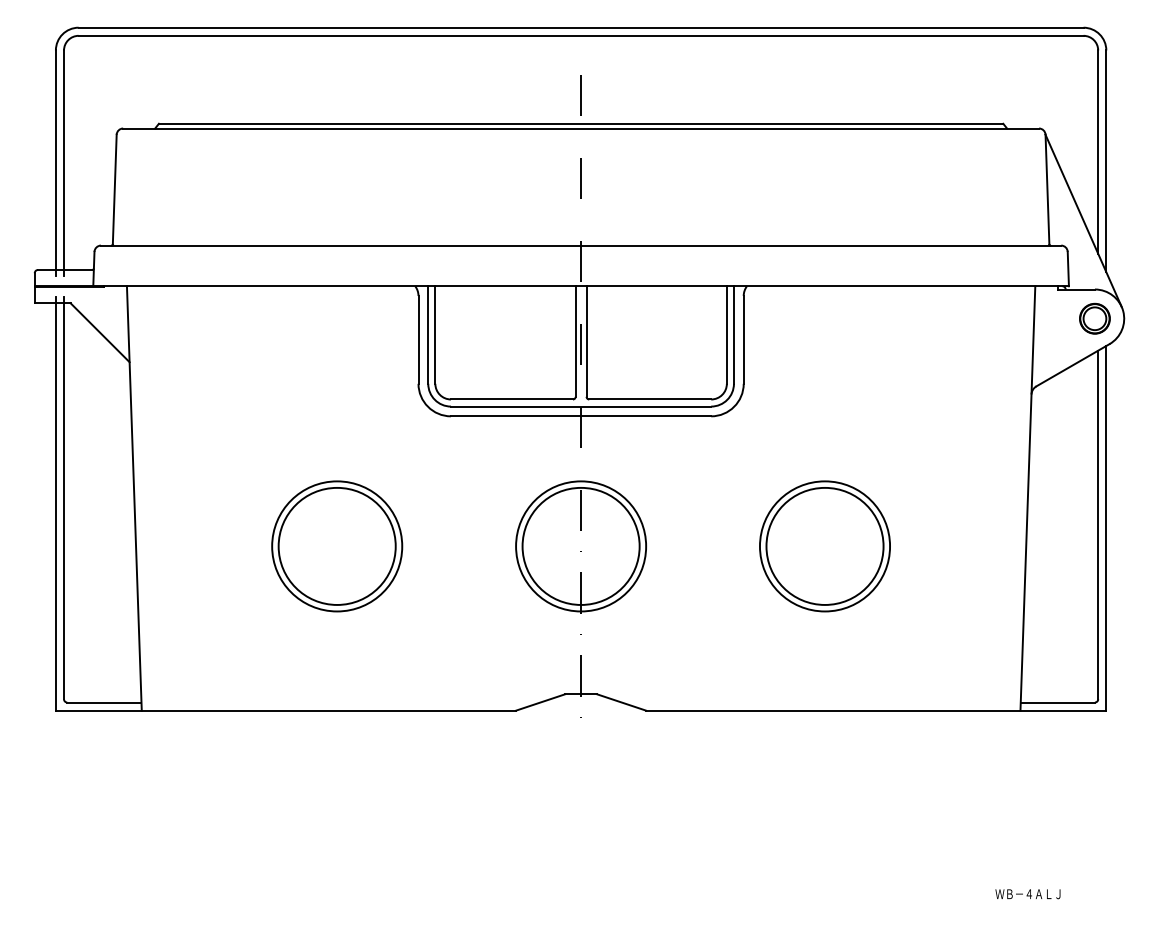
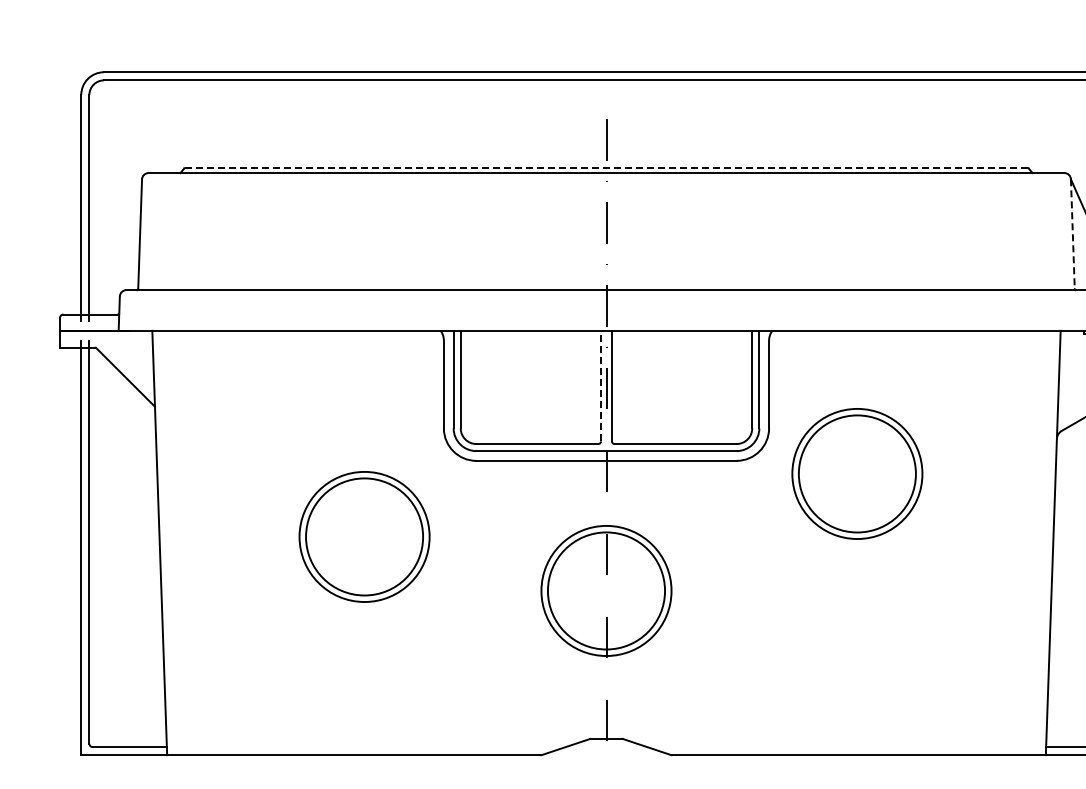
line: (581, 123) -> (606, 168), solid -> dashed
line: (1047, 189) -> (1072, 234), solid -> dashed
line: (575, 341) -> (600, 386), solid -> dashed
part: (337, 546) -> (364, 537), moved
part: (824, 546) -> (856, 474), moved

